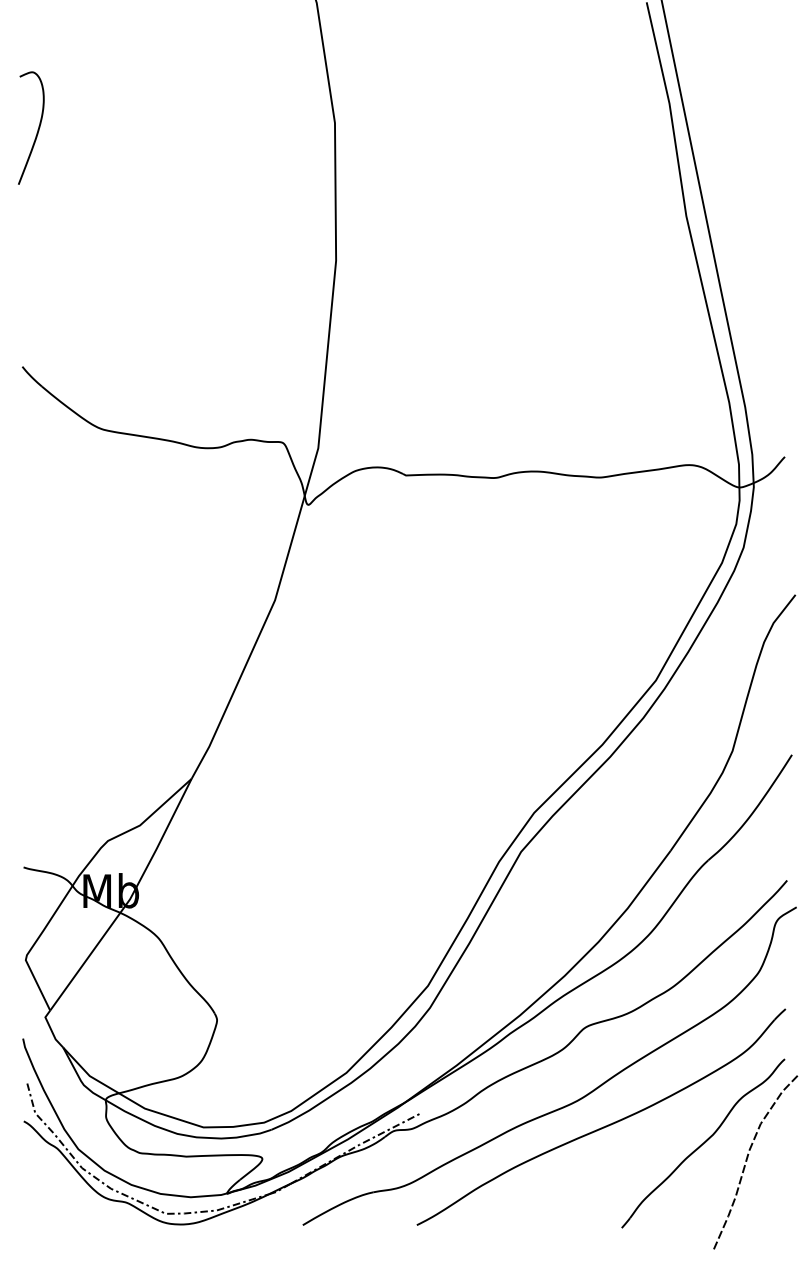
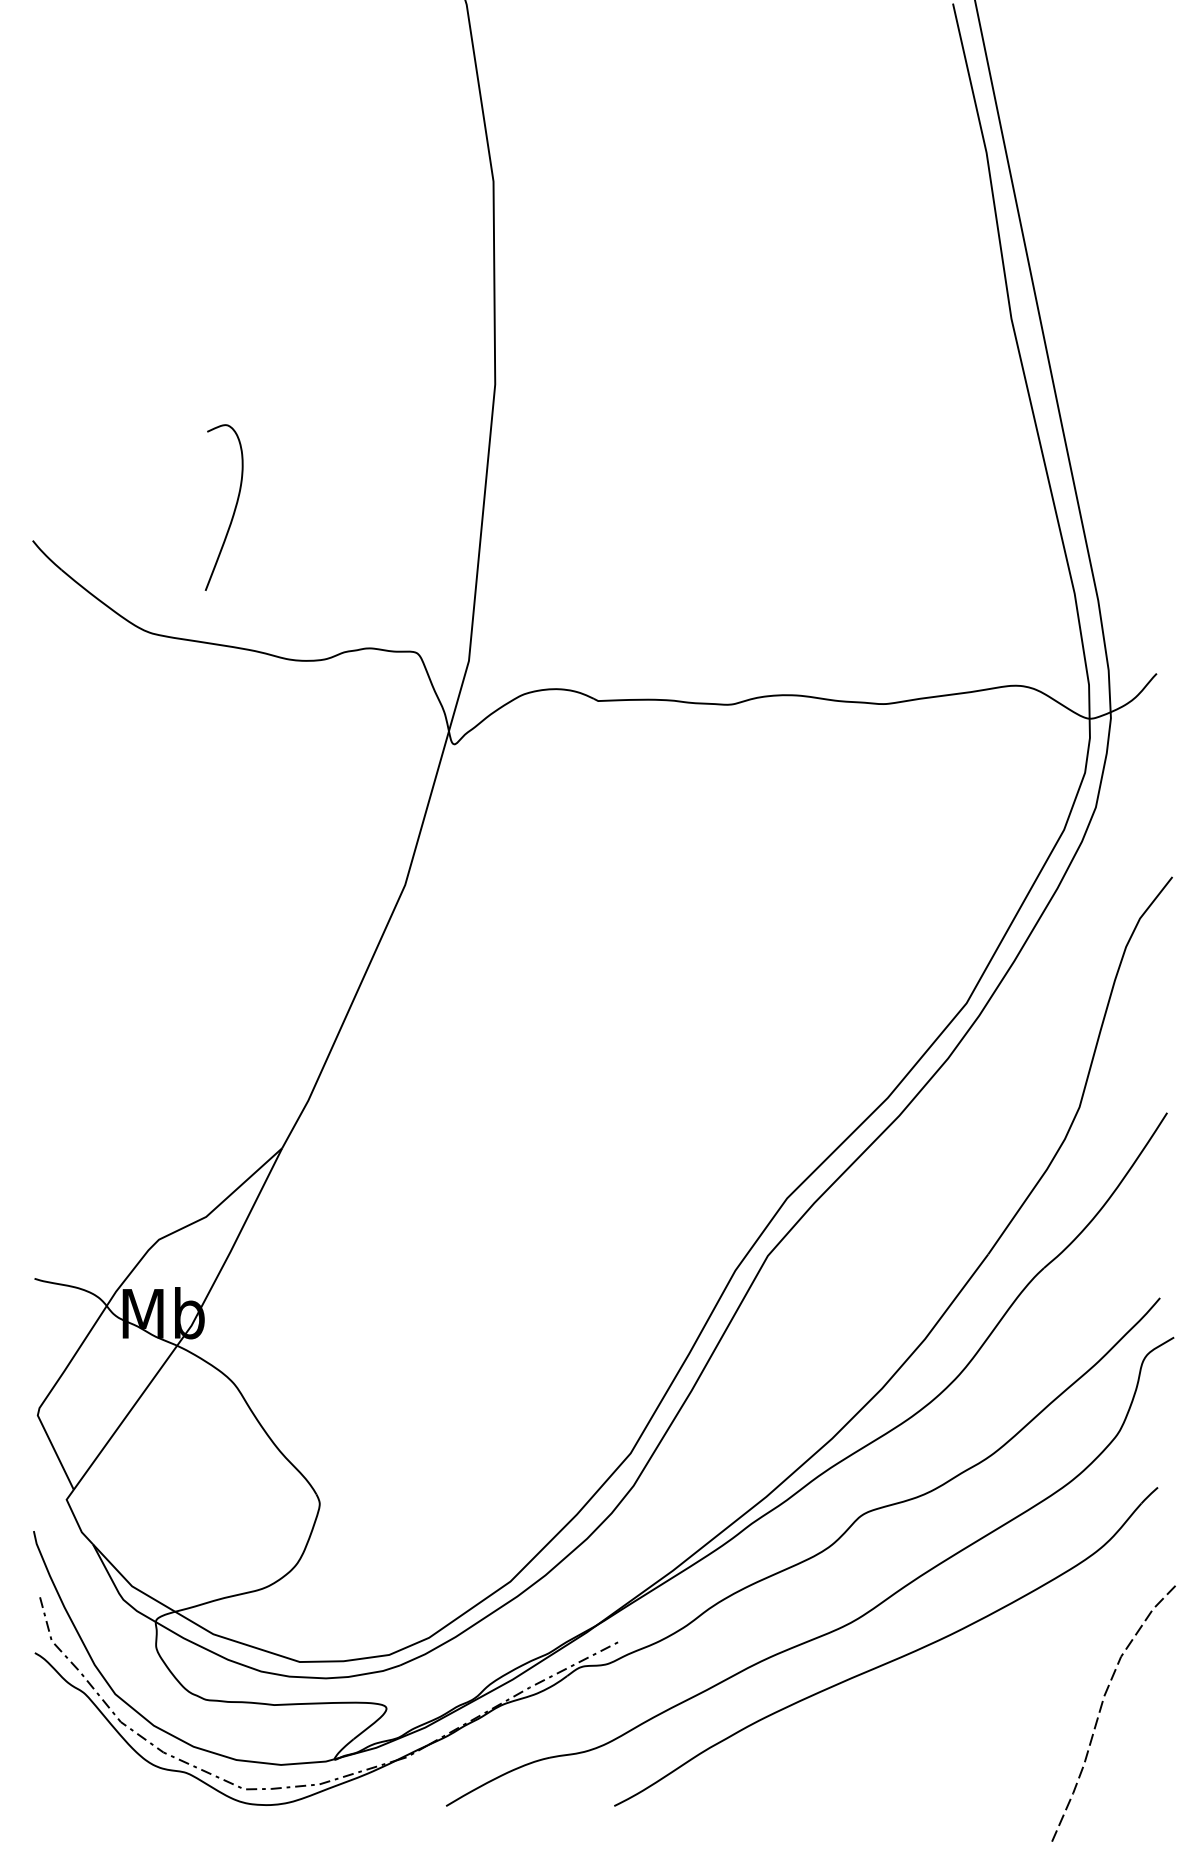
curve: (37, 129) -> (233, 509), moved
part: (703, 1143) -> (1036, 1685), removed

